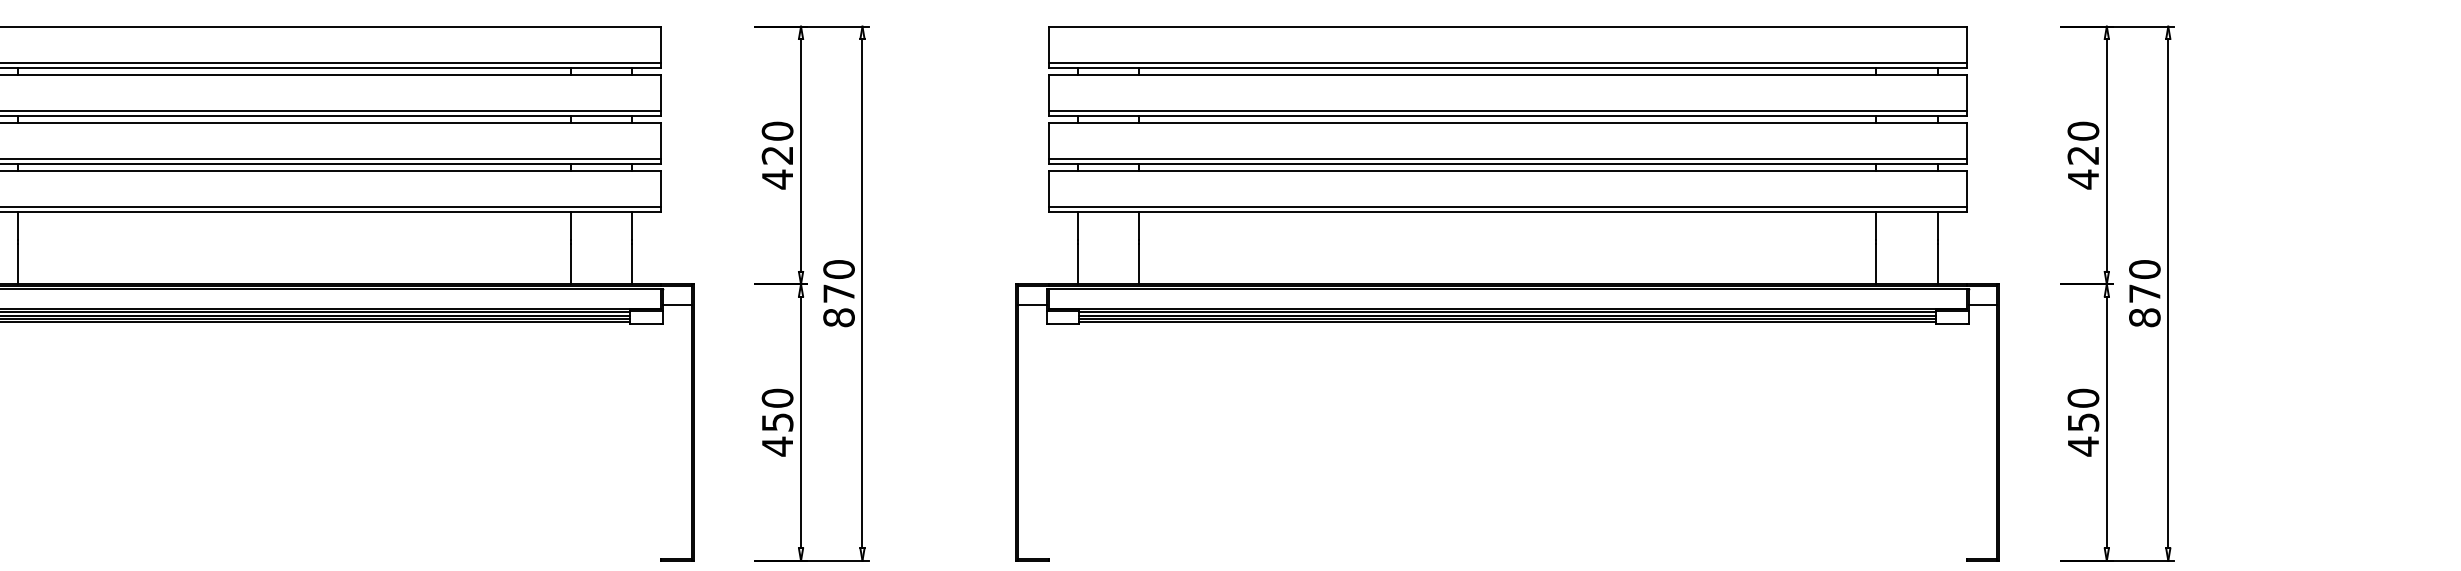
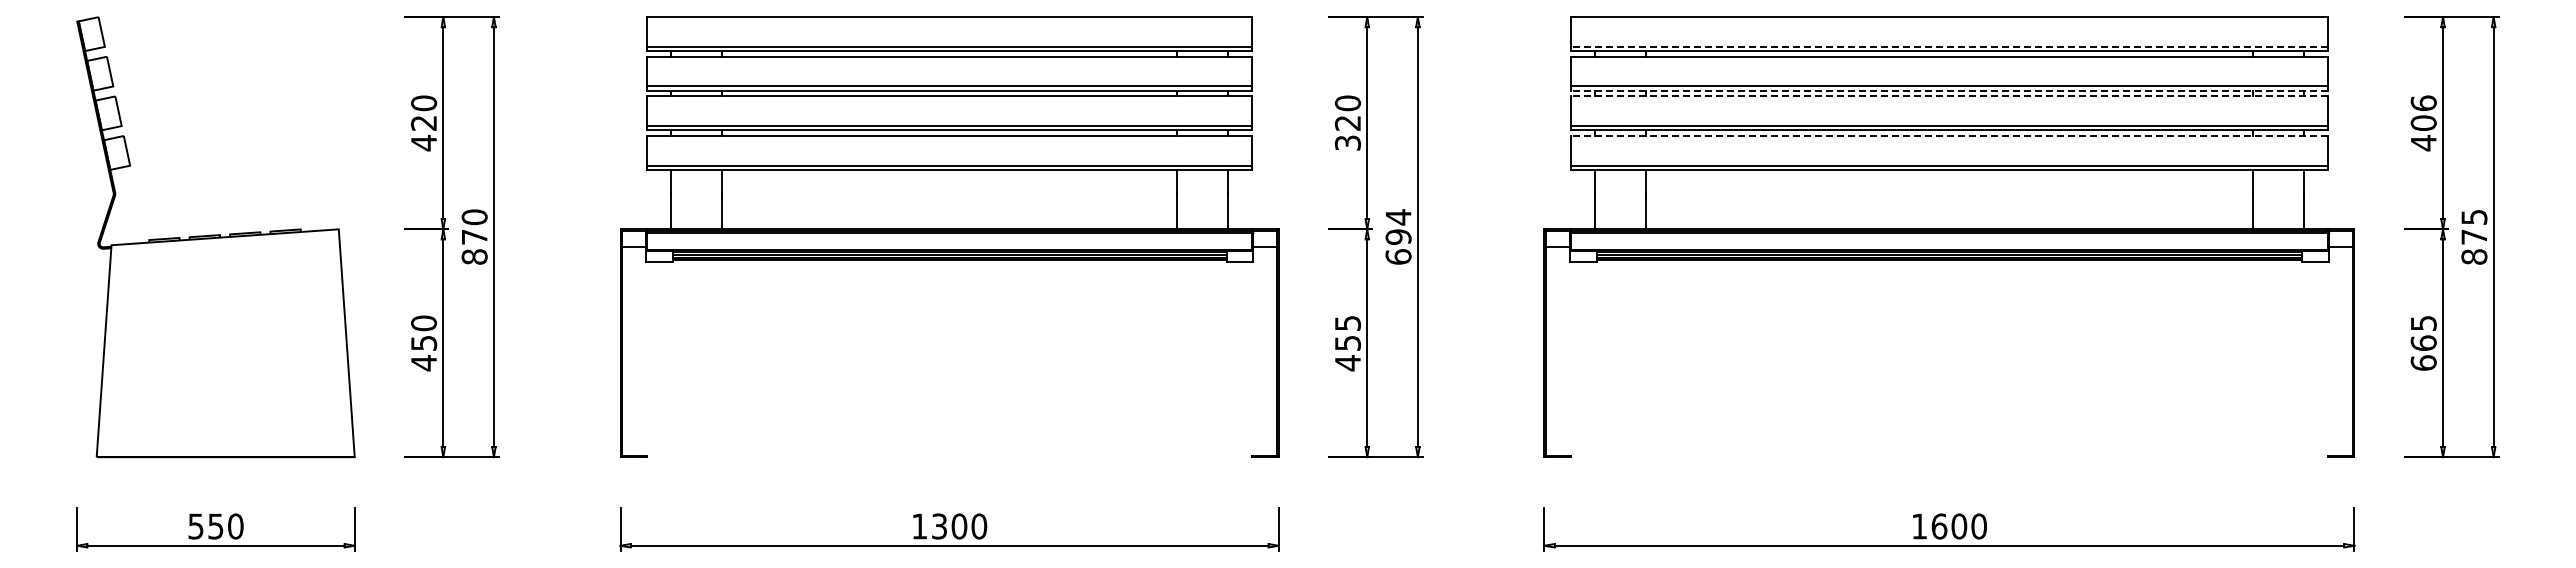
line: (1506, 62) -> (1948, 46), solid -> dashed
line: (1506, 115) -> (1948, 90), solid -> dashed
line: (1506, 122) -> (1948, 96), solid -> dashed
text: (2083, 142) -> (2423, 112), 420 -> 406
line: (1506, 170) -> (1948, 135), solid -> dashed
text: (777, 180) -> (1347, 143), 420 -> 320
text: (2145, 269) -> (2474, 217), 870 -> 875
text: (838, 292) -> (1398, 236), 870 -> 694
text: (777, 398) -> (1347, 323), 450 -> 455
text: (2083, 422) -> (2423, 343), 450 -> 665

